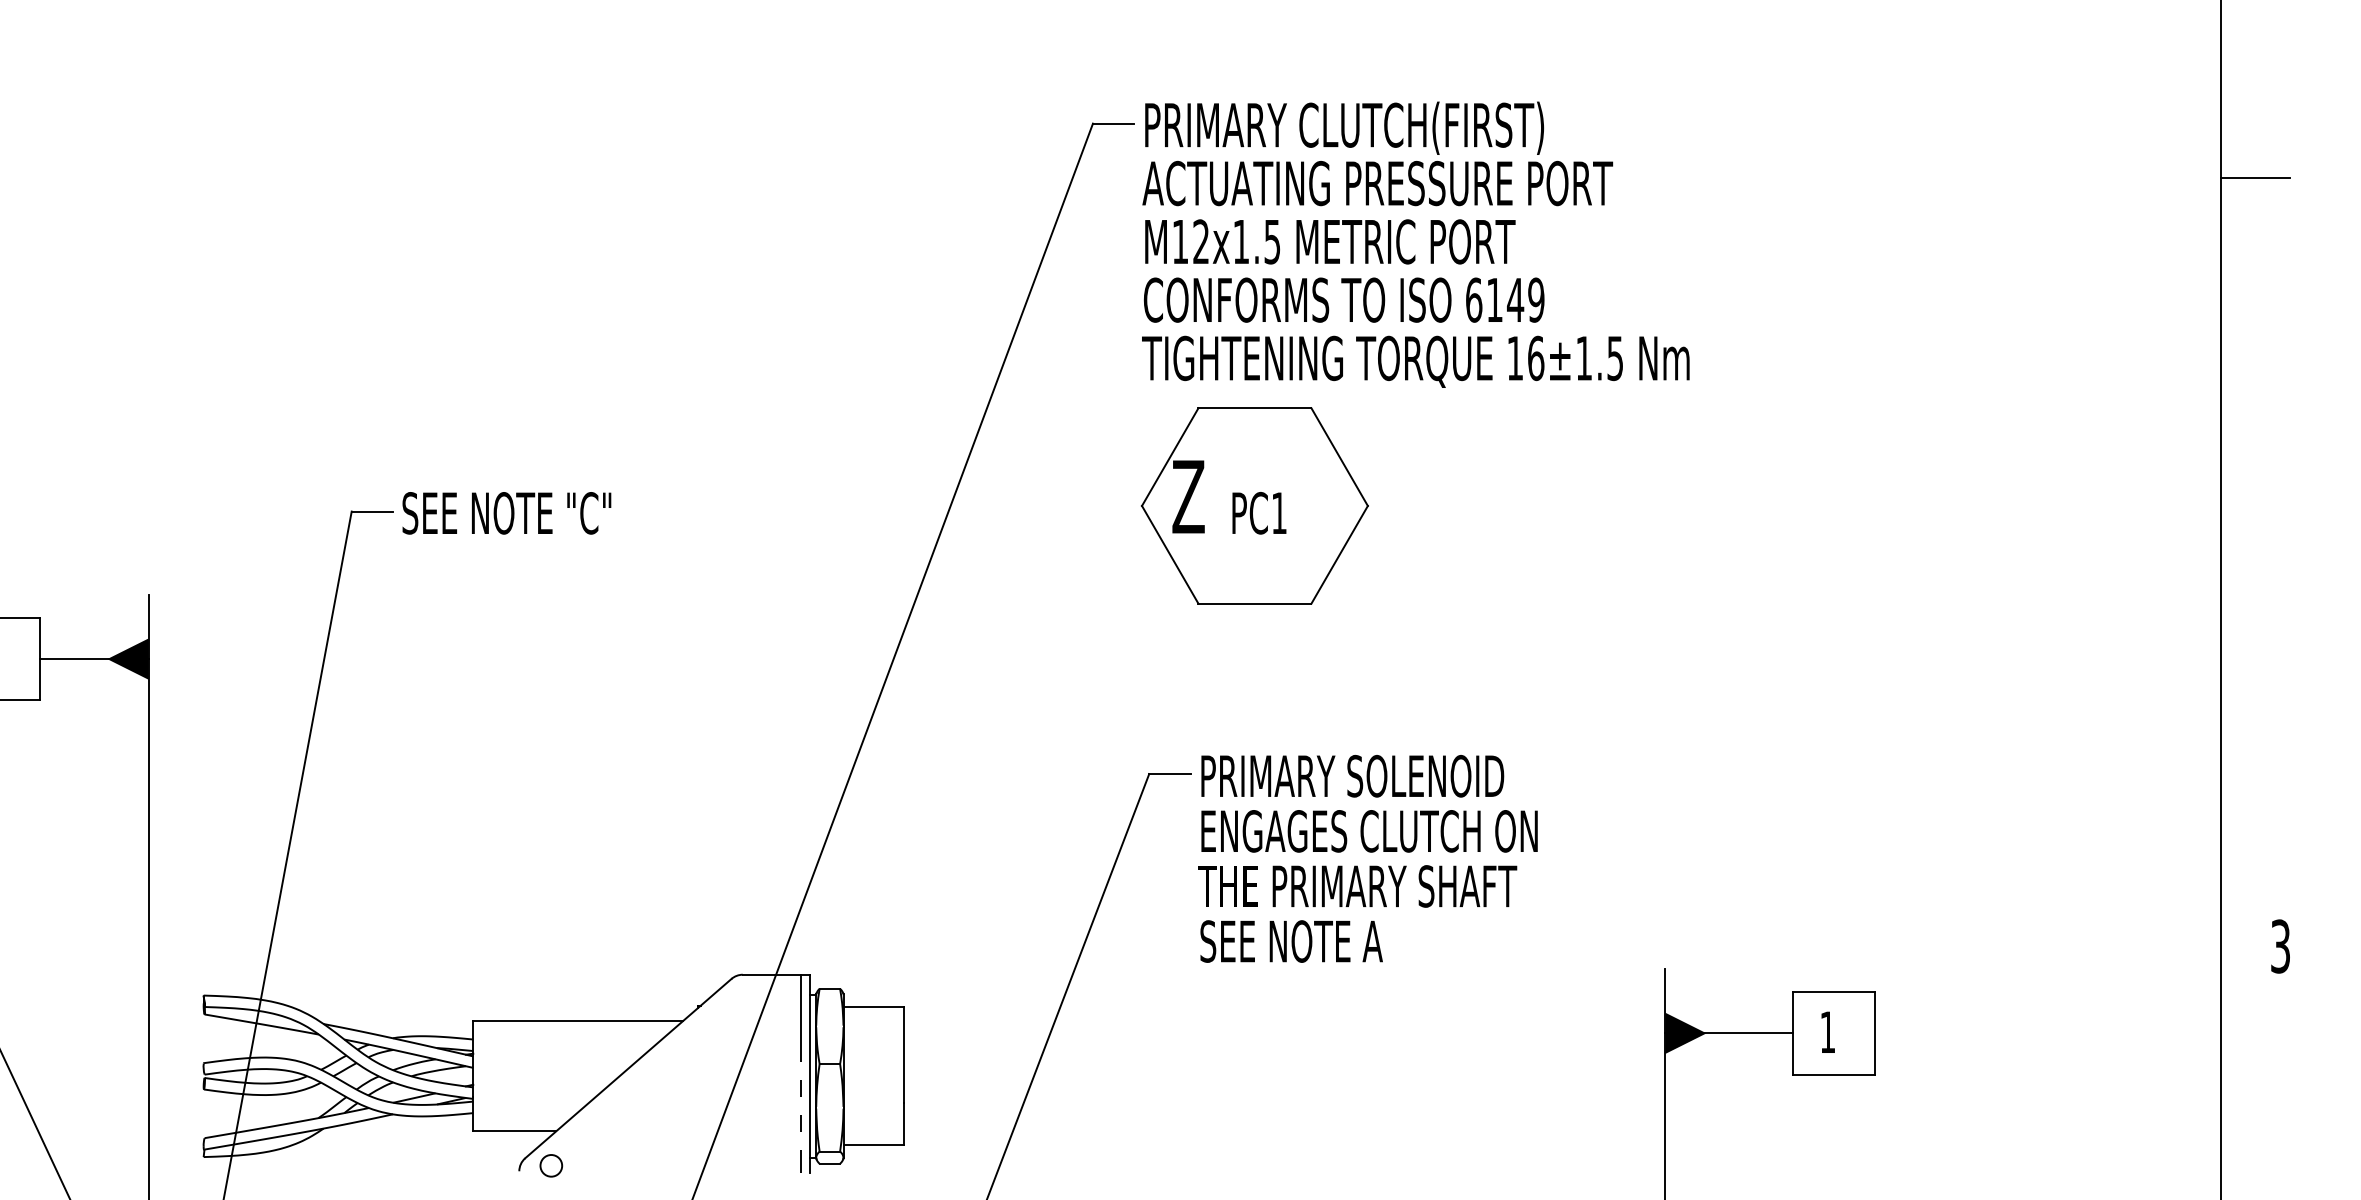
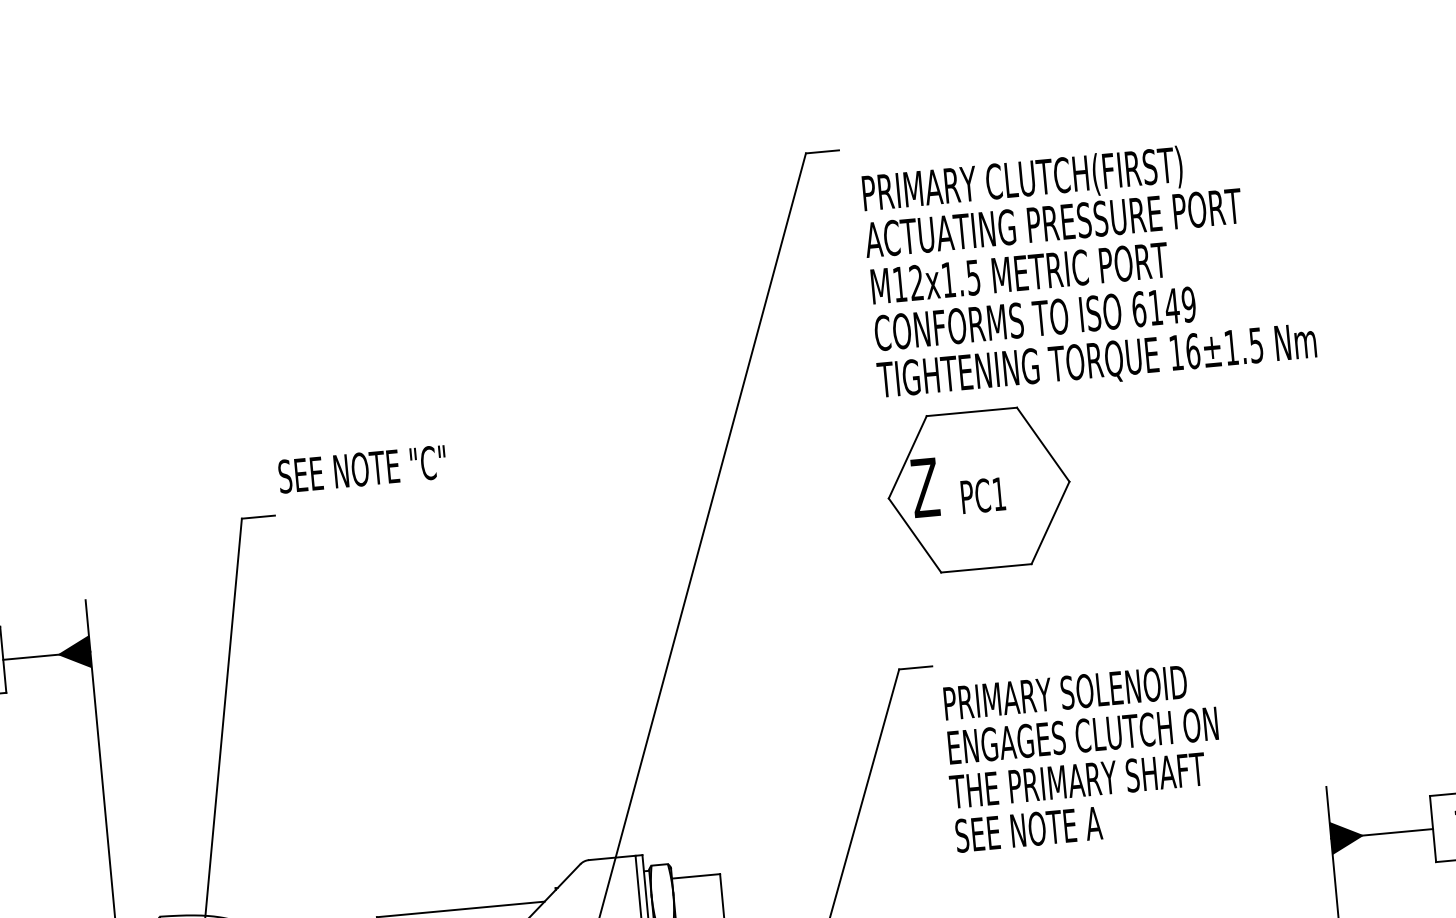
part: (1415, 352) -> (1096, 355), moved
text: (506, 513) -> (362, 469), moved
text: (1367, 858) -> (1083, 757), moved

